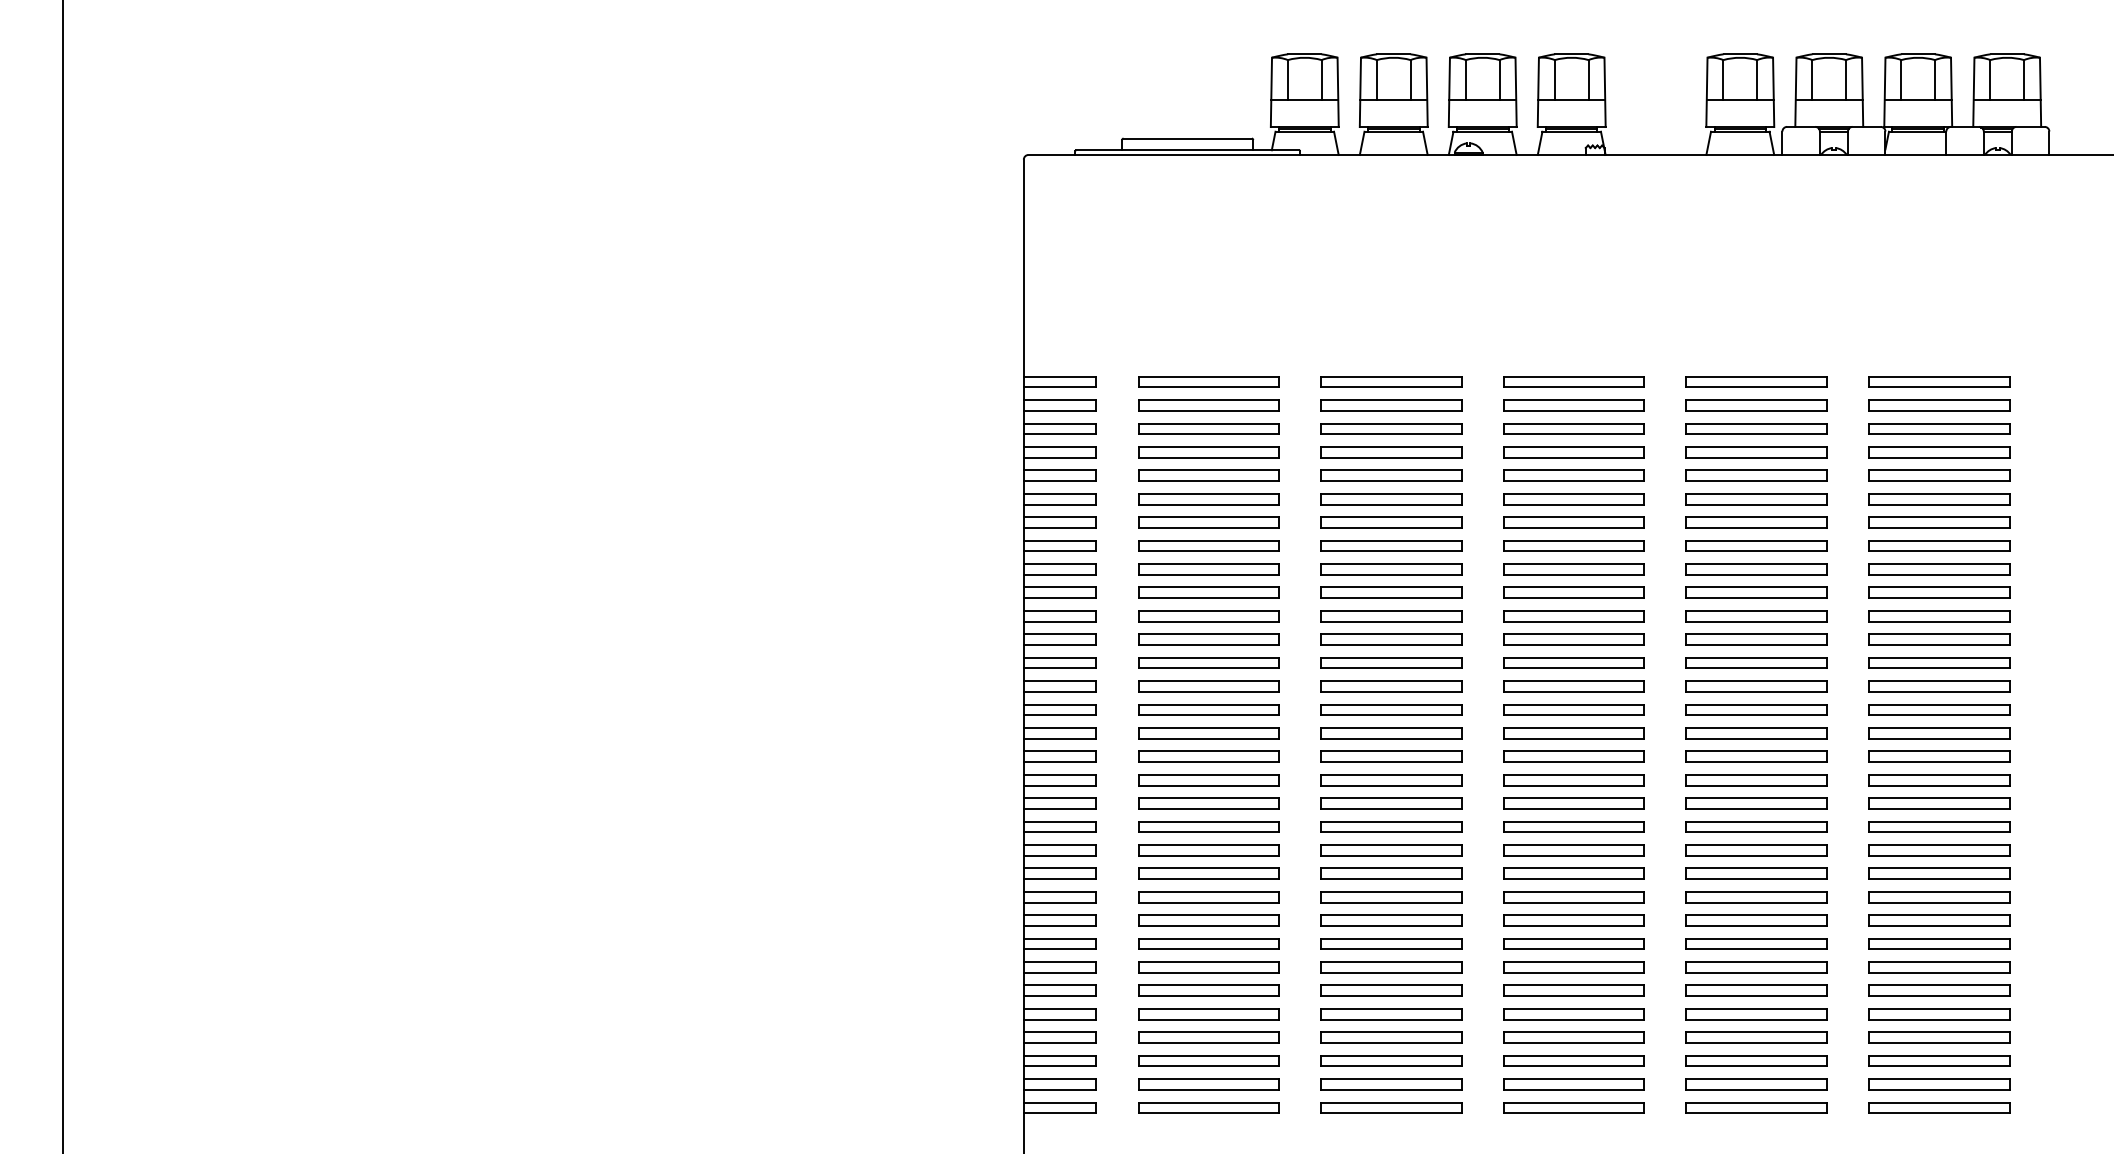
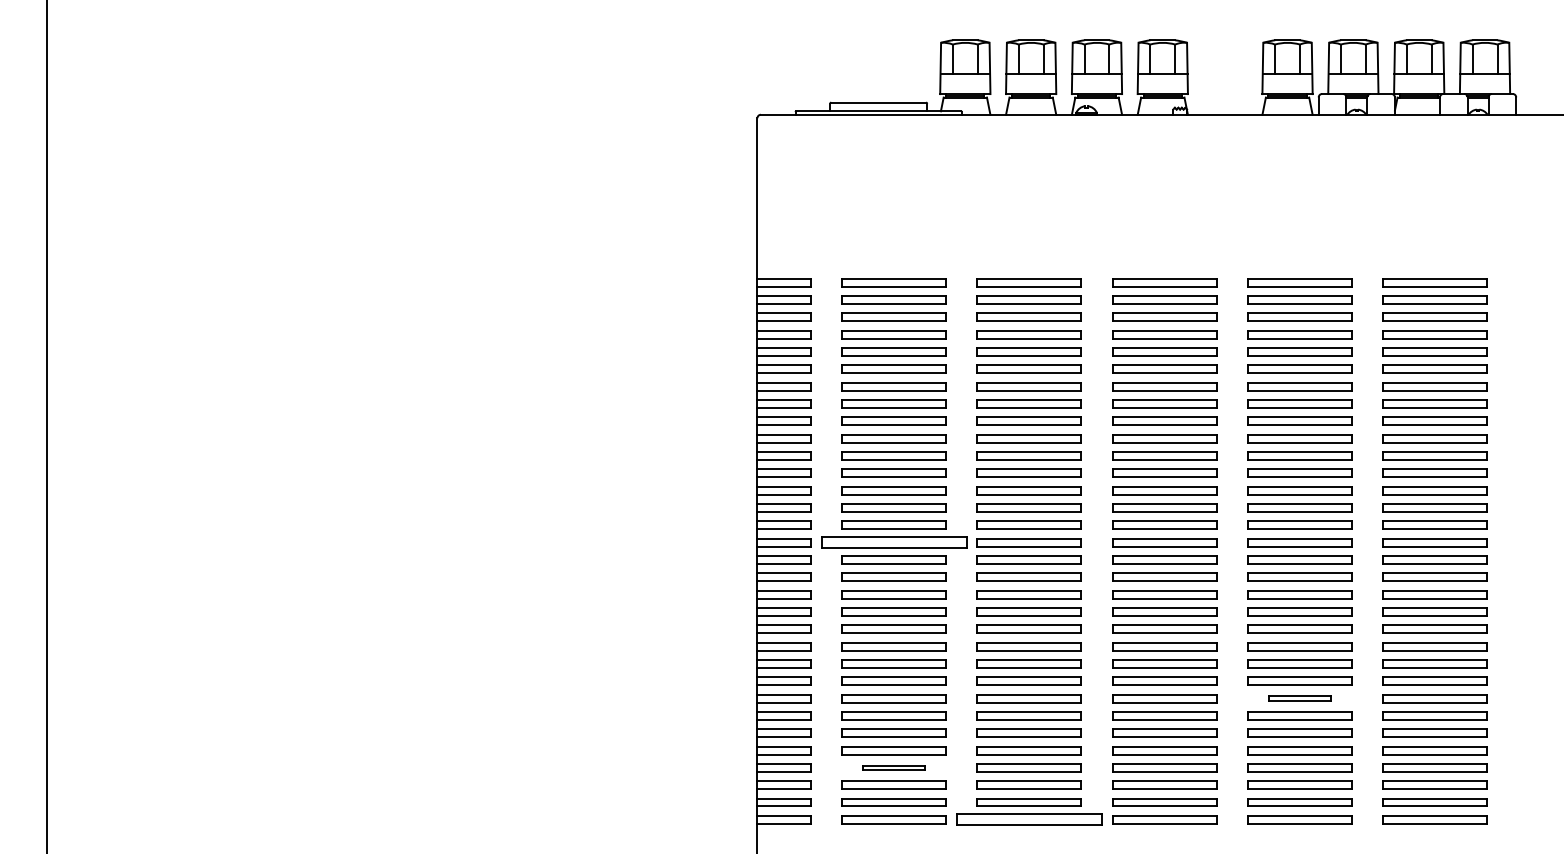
part: (1207, 733) -> (893, 542), size x1.4
part: (1756, 943) -> (1299, 698), size x0.6
part: (1207, 1037) -> (893, 767), size x0.6
part: (1390, 1107) -> (1028, 819), size x1.4

